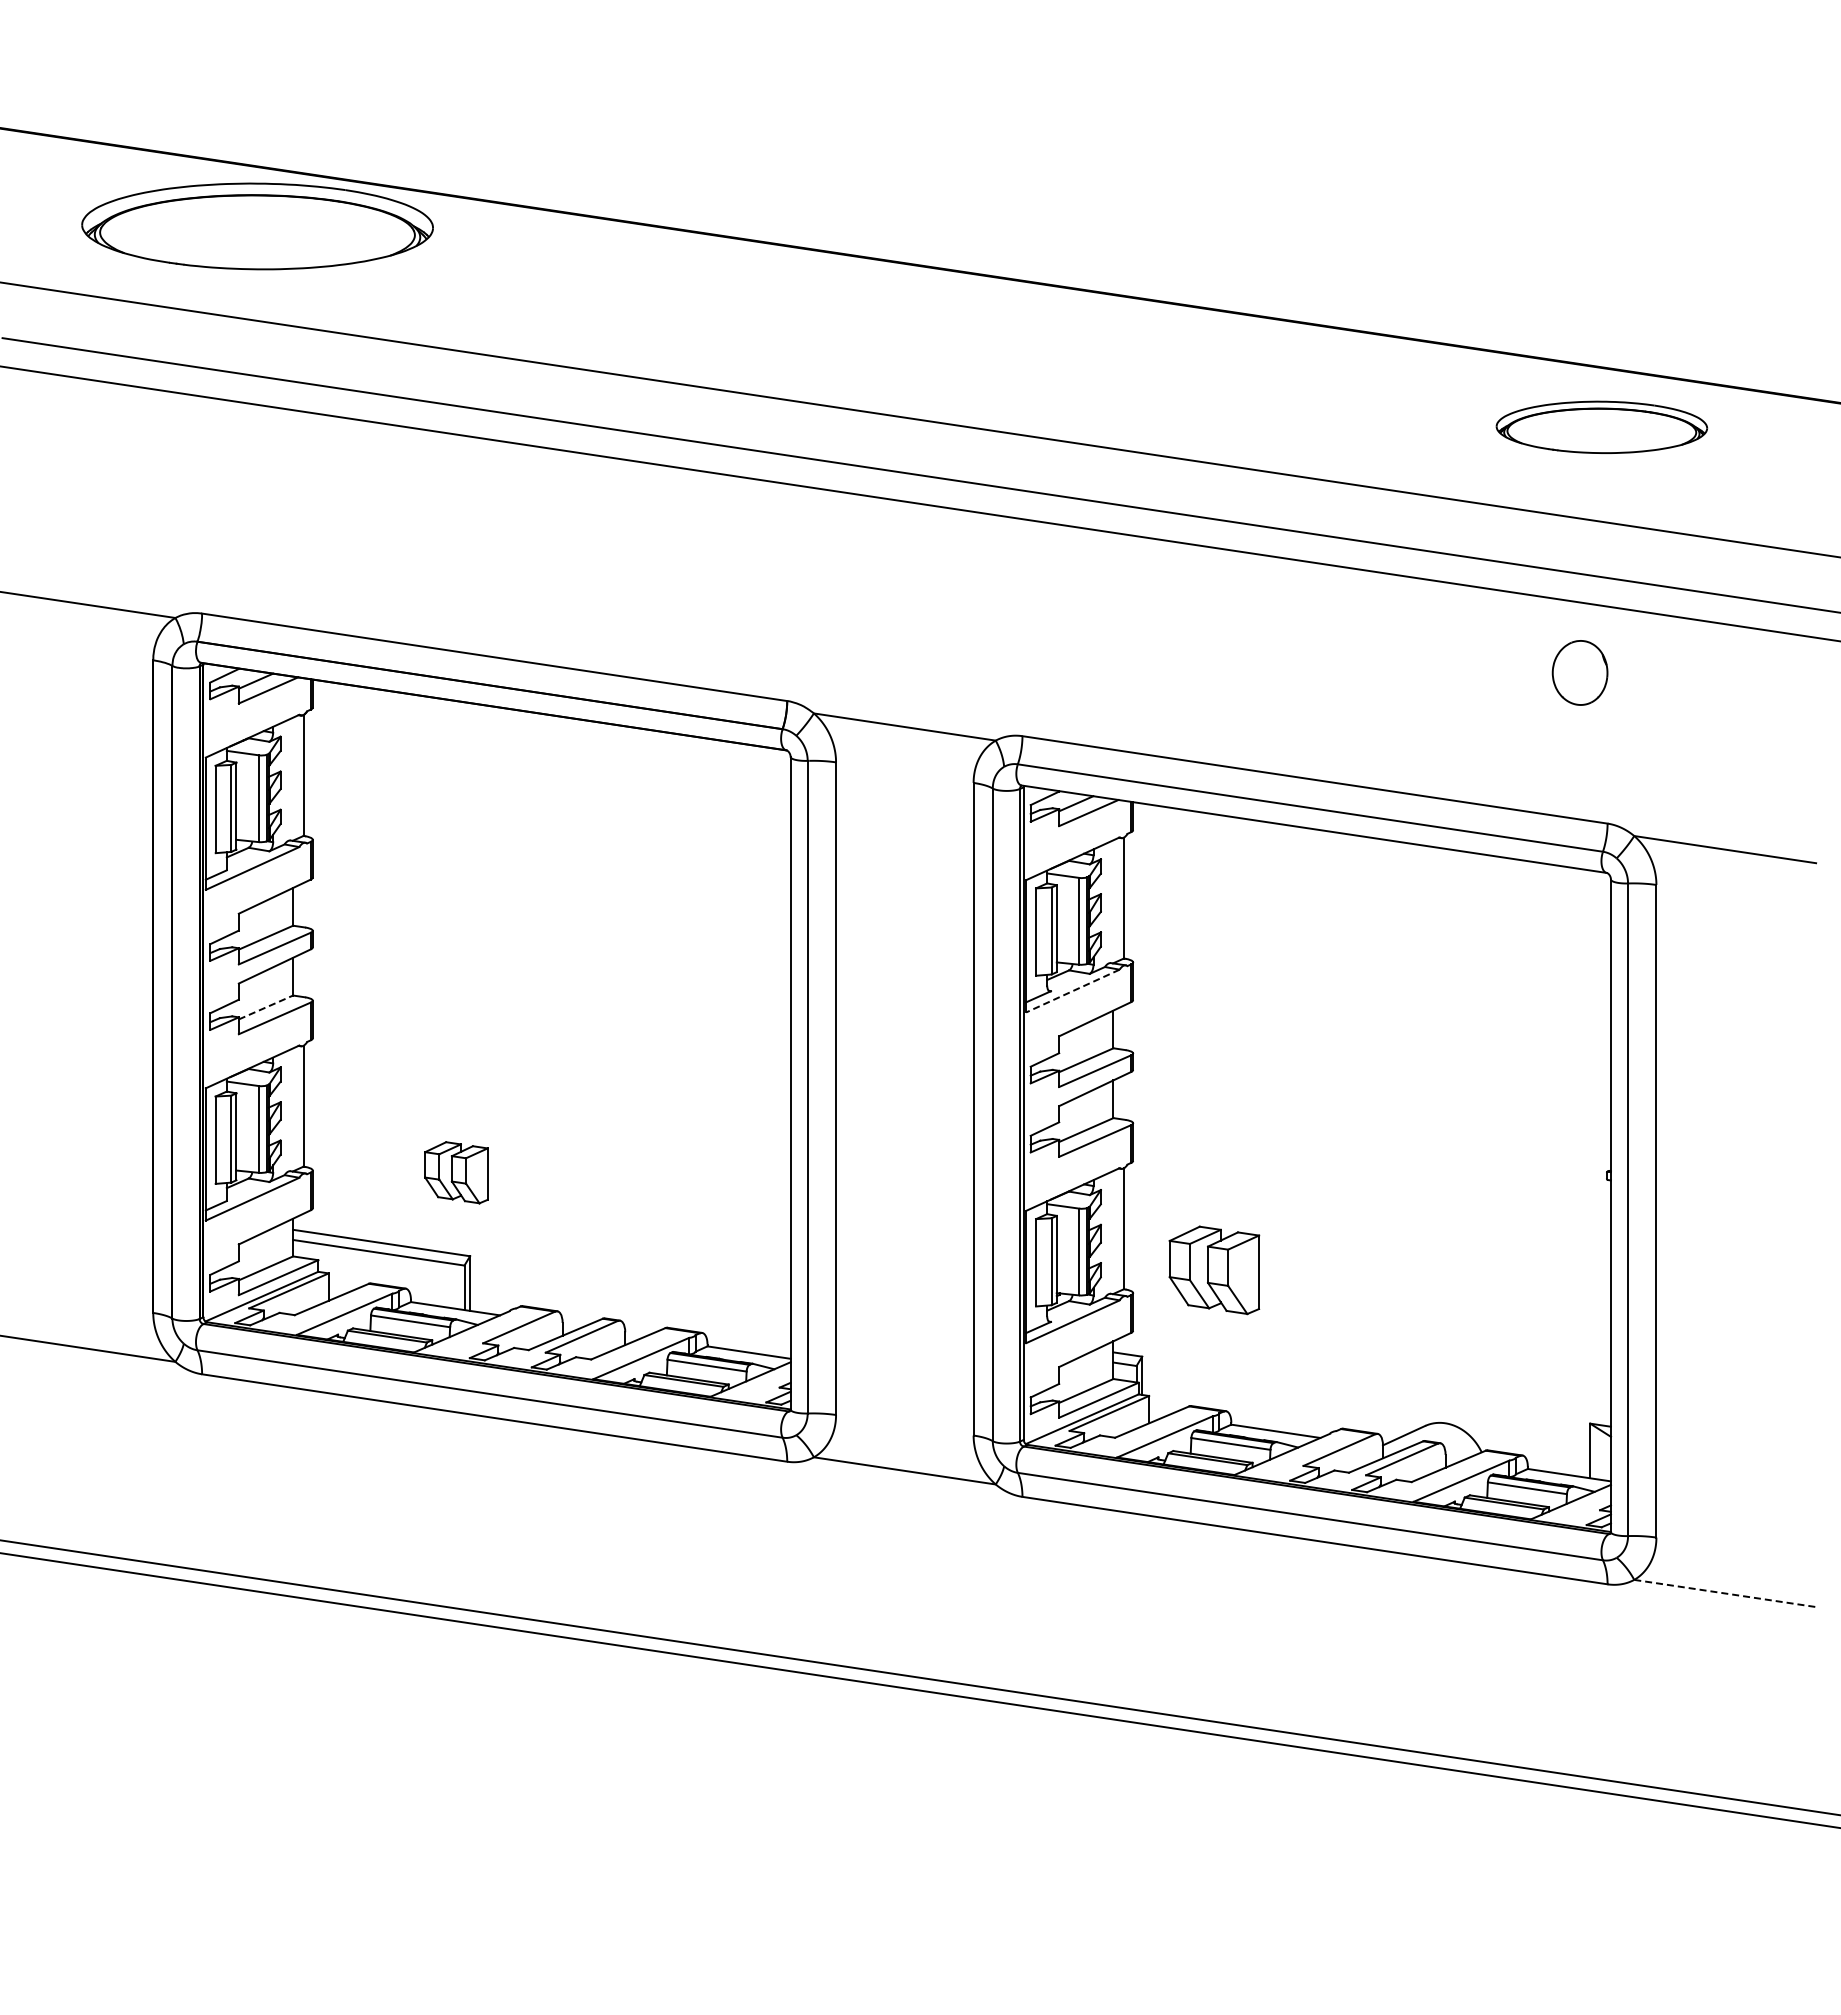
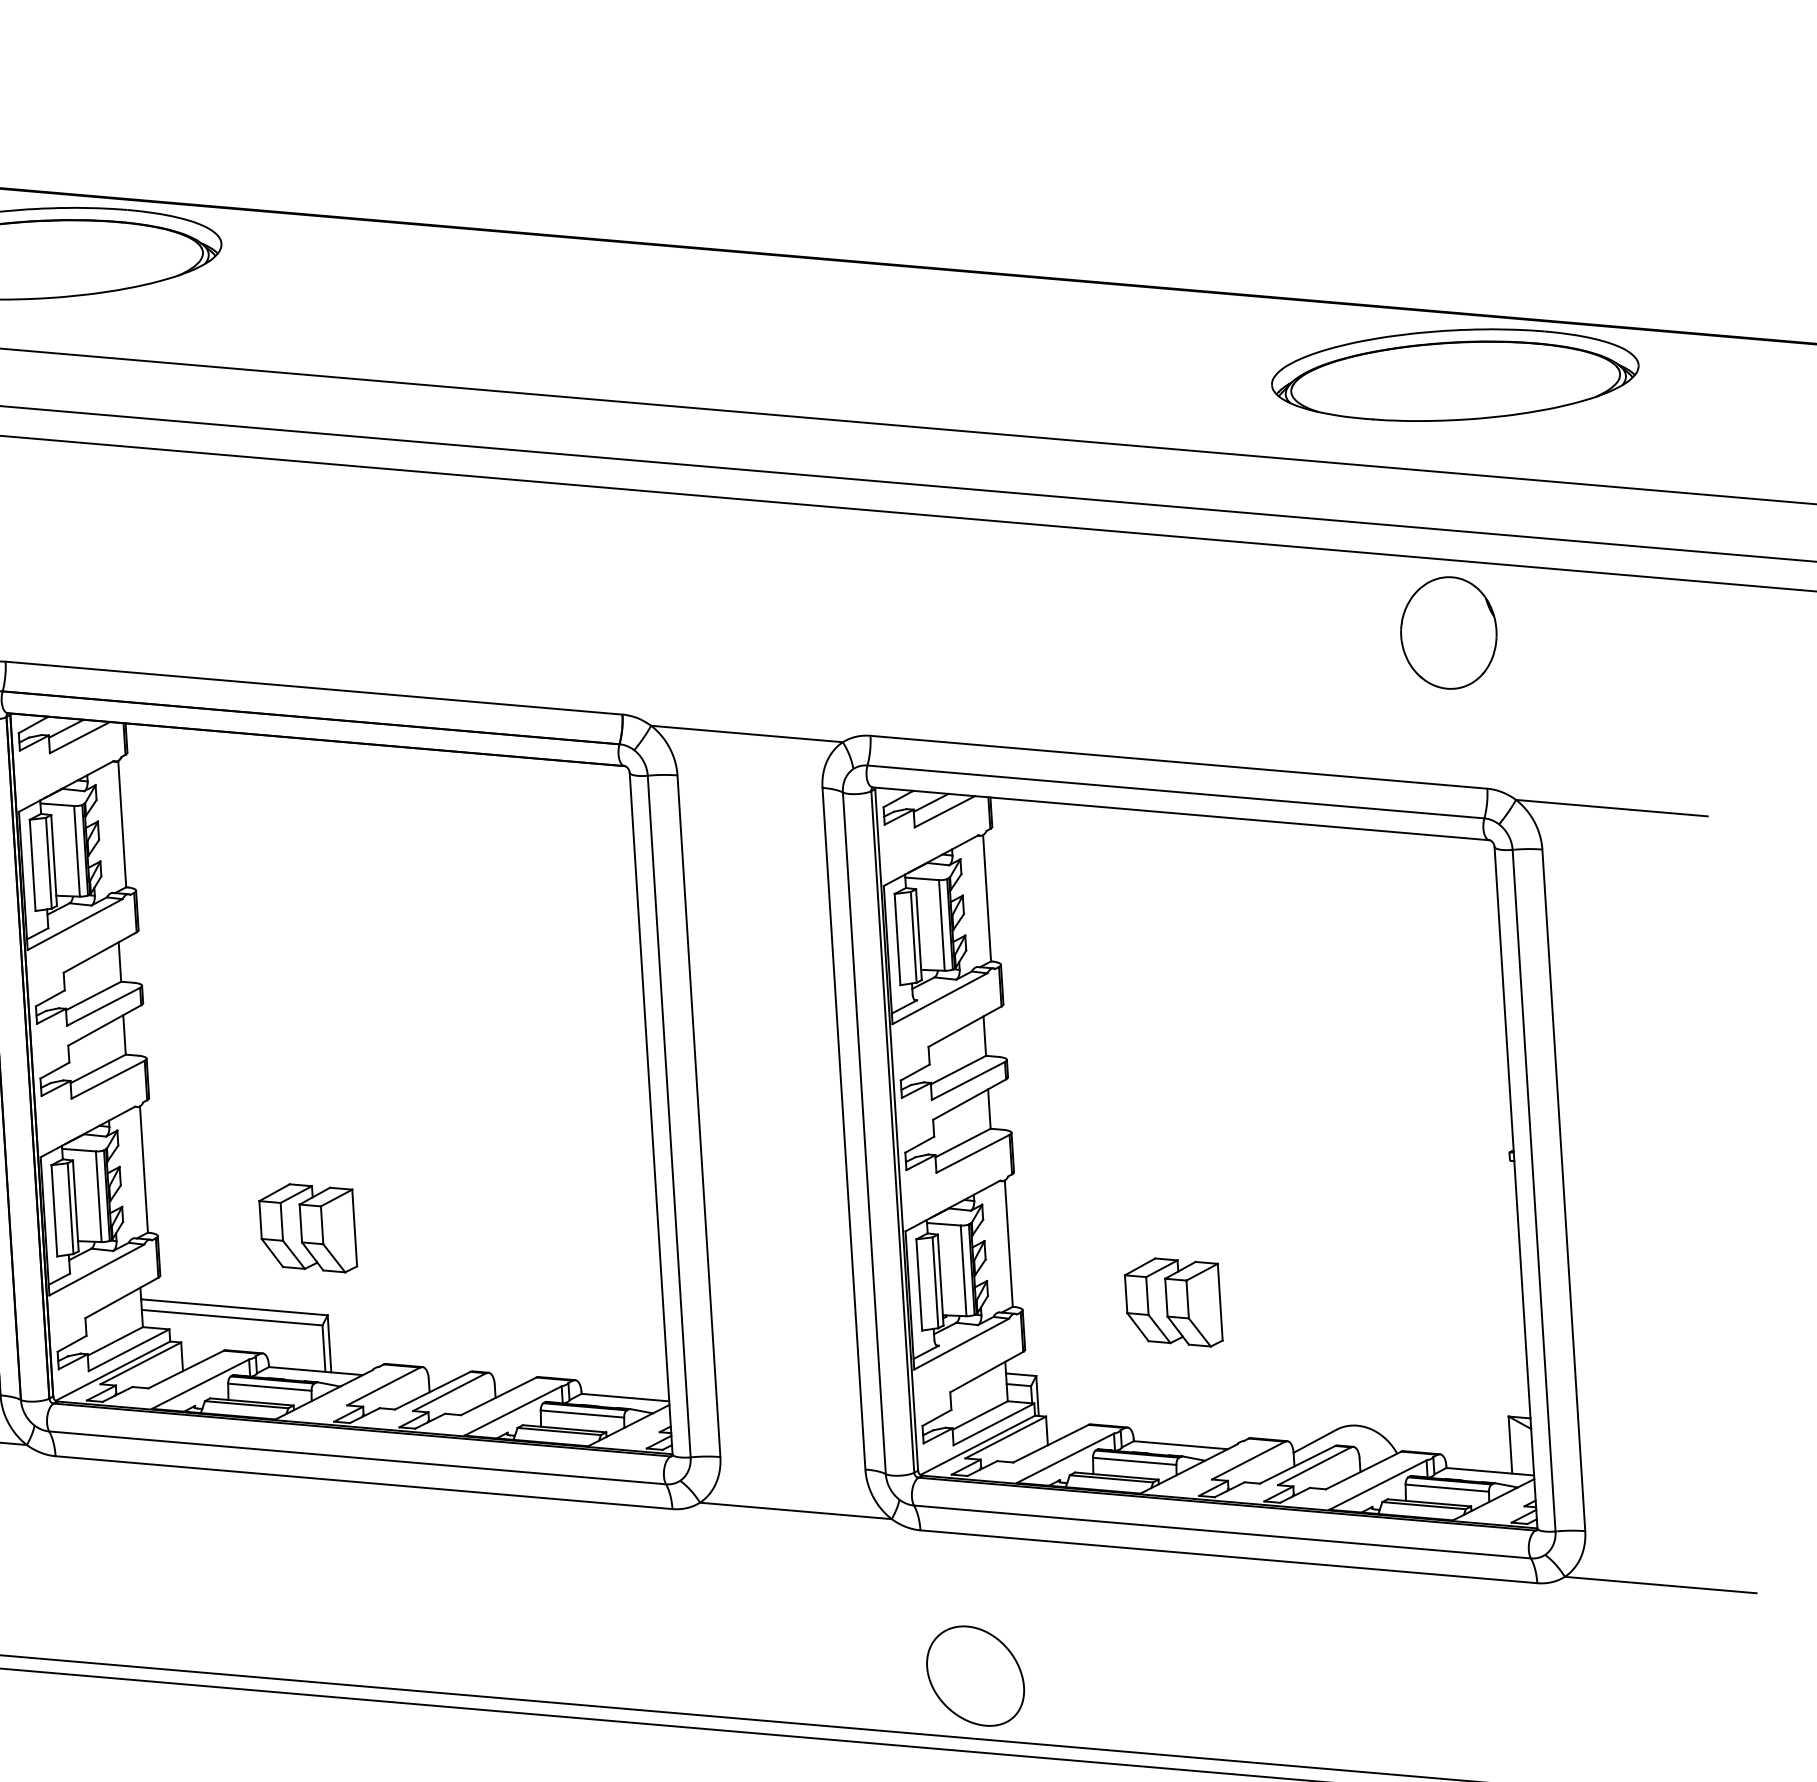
part: (1601, 427) -> (1454, 375), size x1.67
part: (1579, 672) -> (1448, 632), size x1.67
line: (1072, 991) -> (939, 999), dashed -> solid
line: (265, 1007) -> (97, 1068), dashed -> solid
part: (456, 1172) -> (308, 1228), size x1.43
part: (1214, 1270) -> (1173, 1303), moved
line: (1725, 1593) -> (1661, 1585), dashed -> solid
part: (1065, 1639) -> (974, 1676), added

